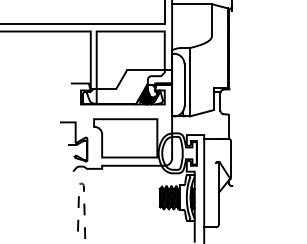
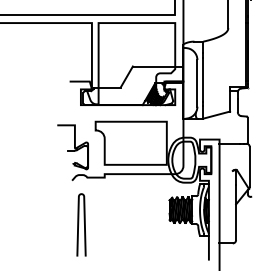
line: (81, 183) -> (81, 194), dashed -> solid

